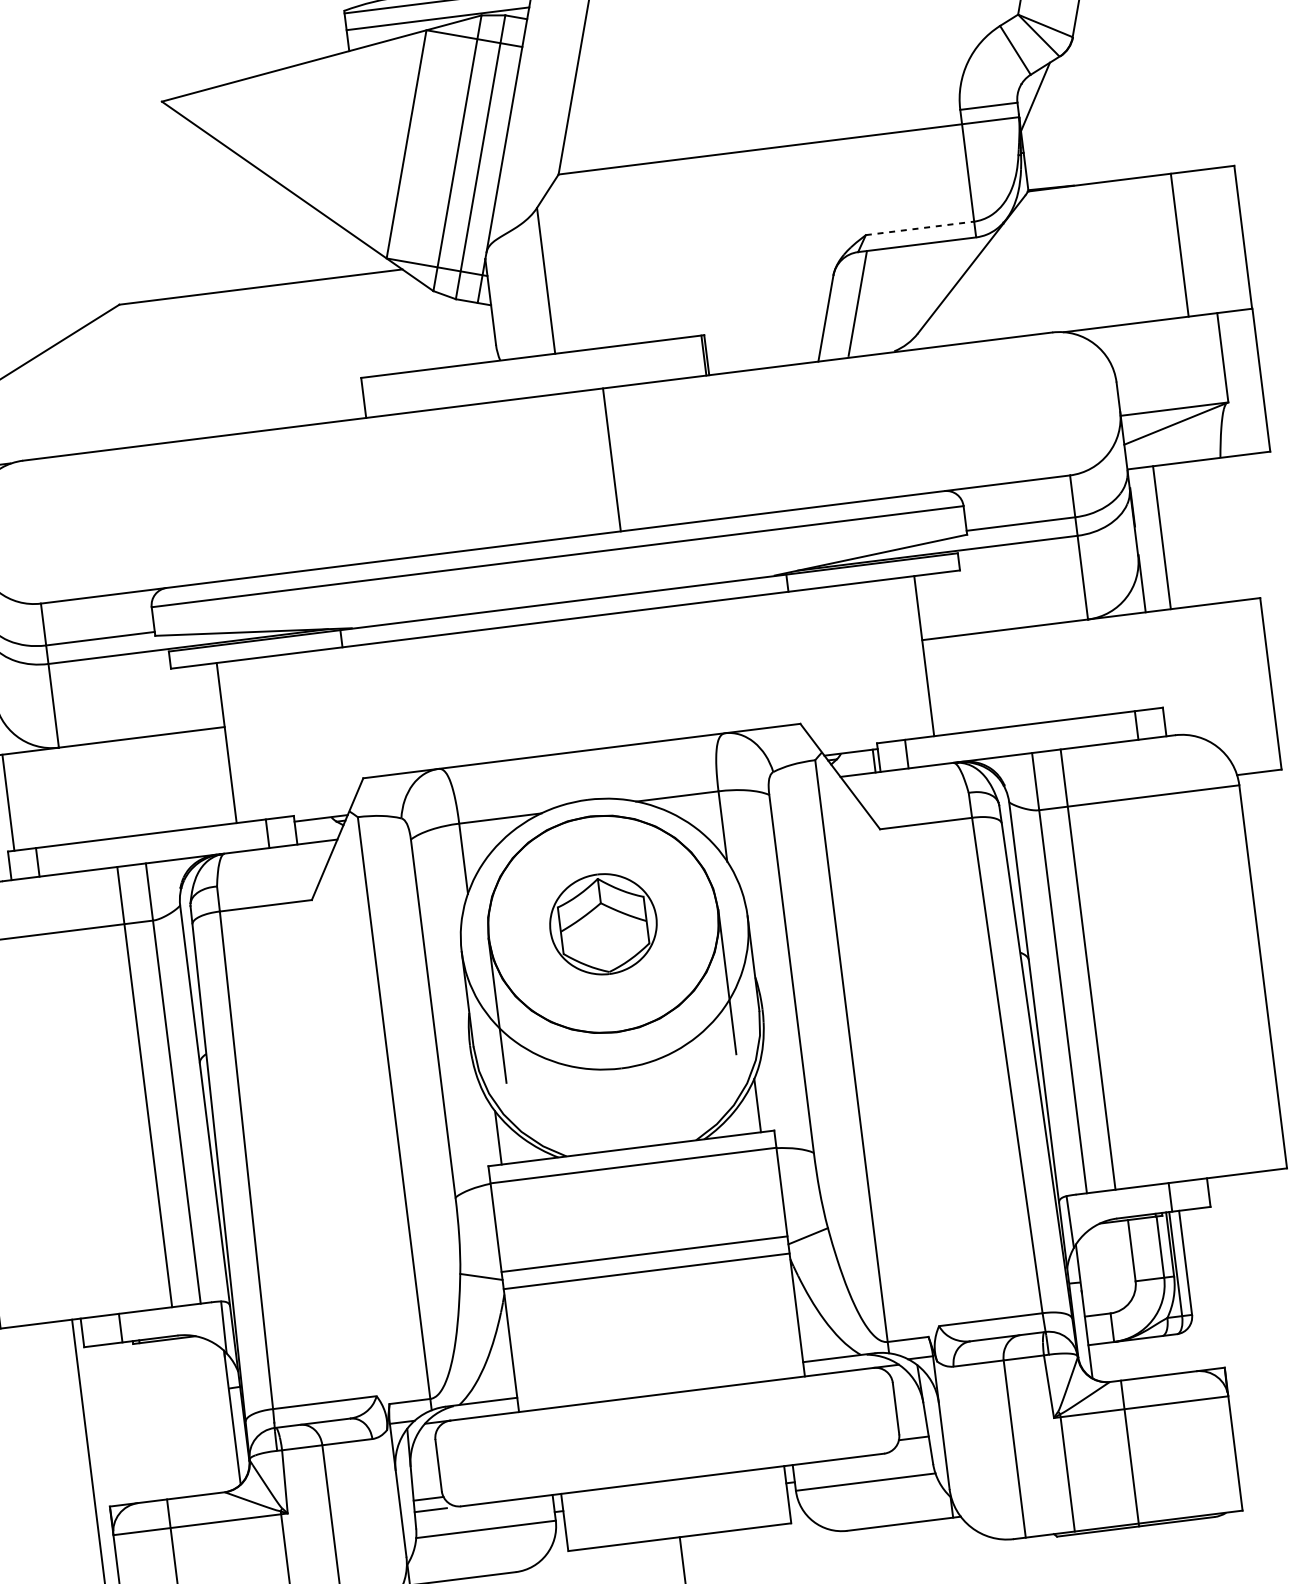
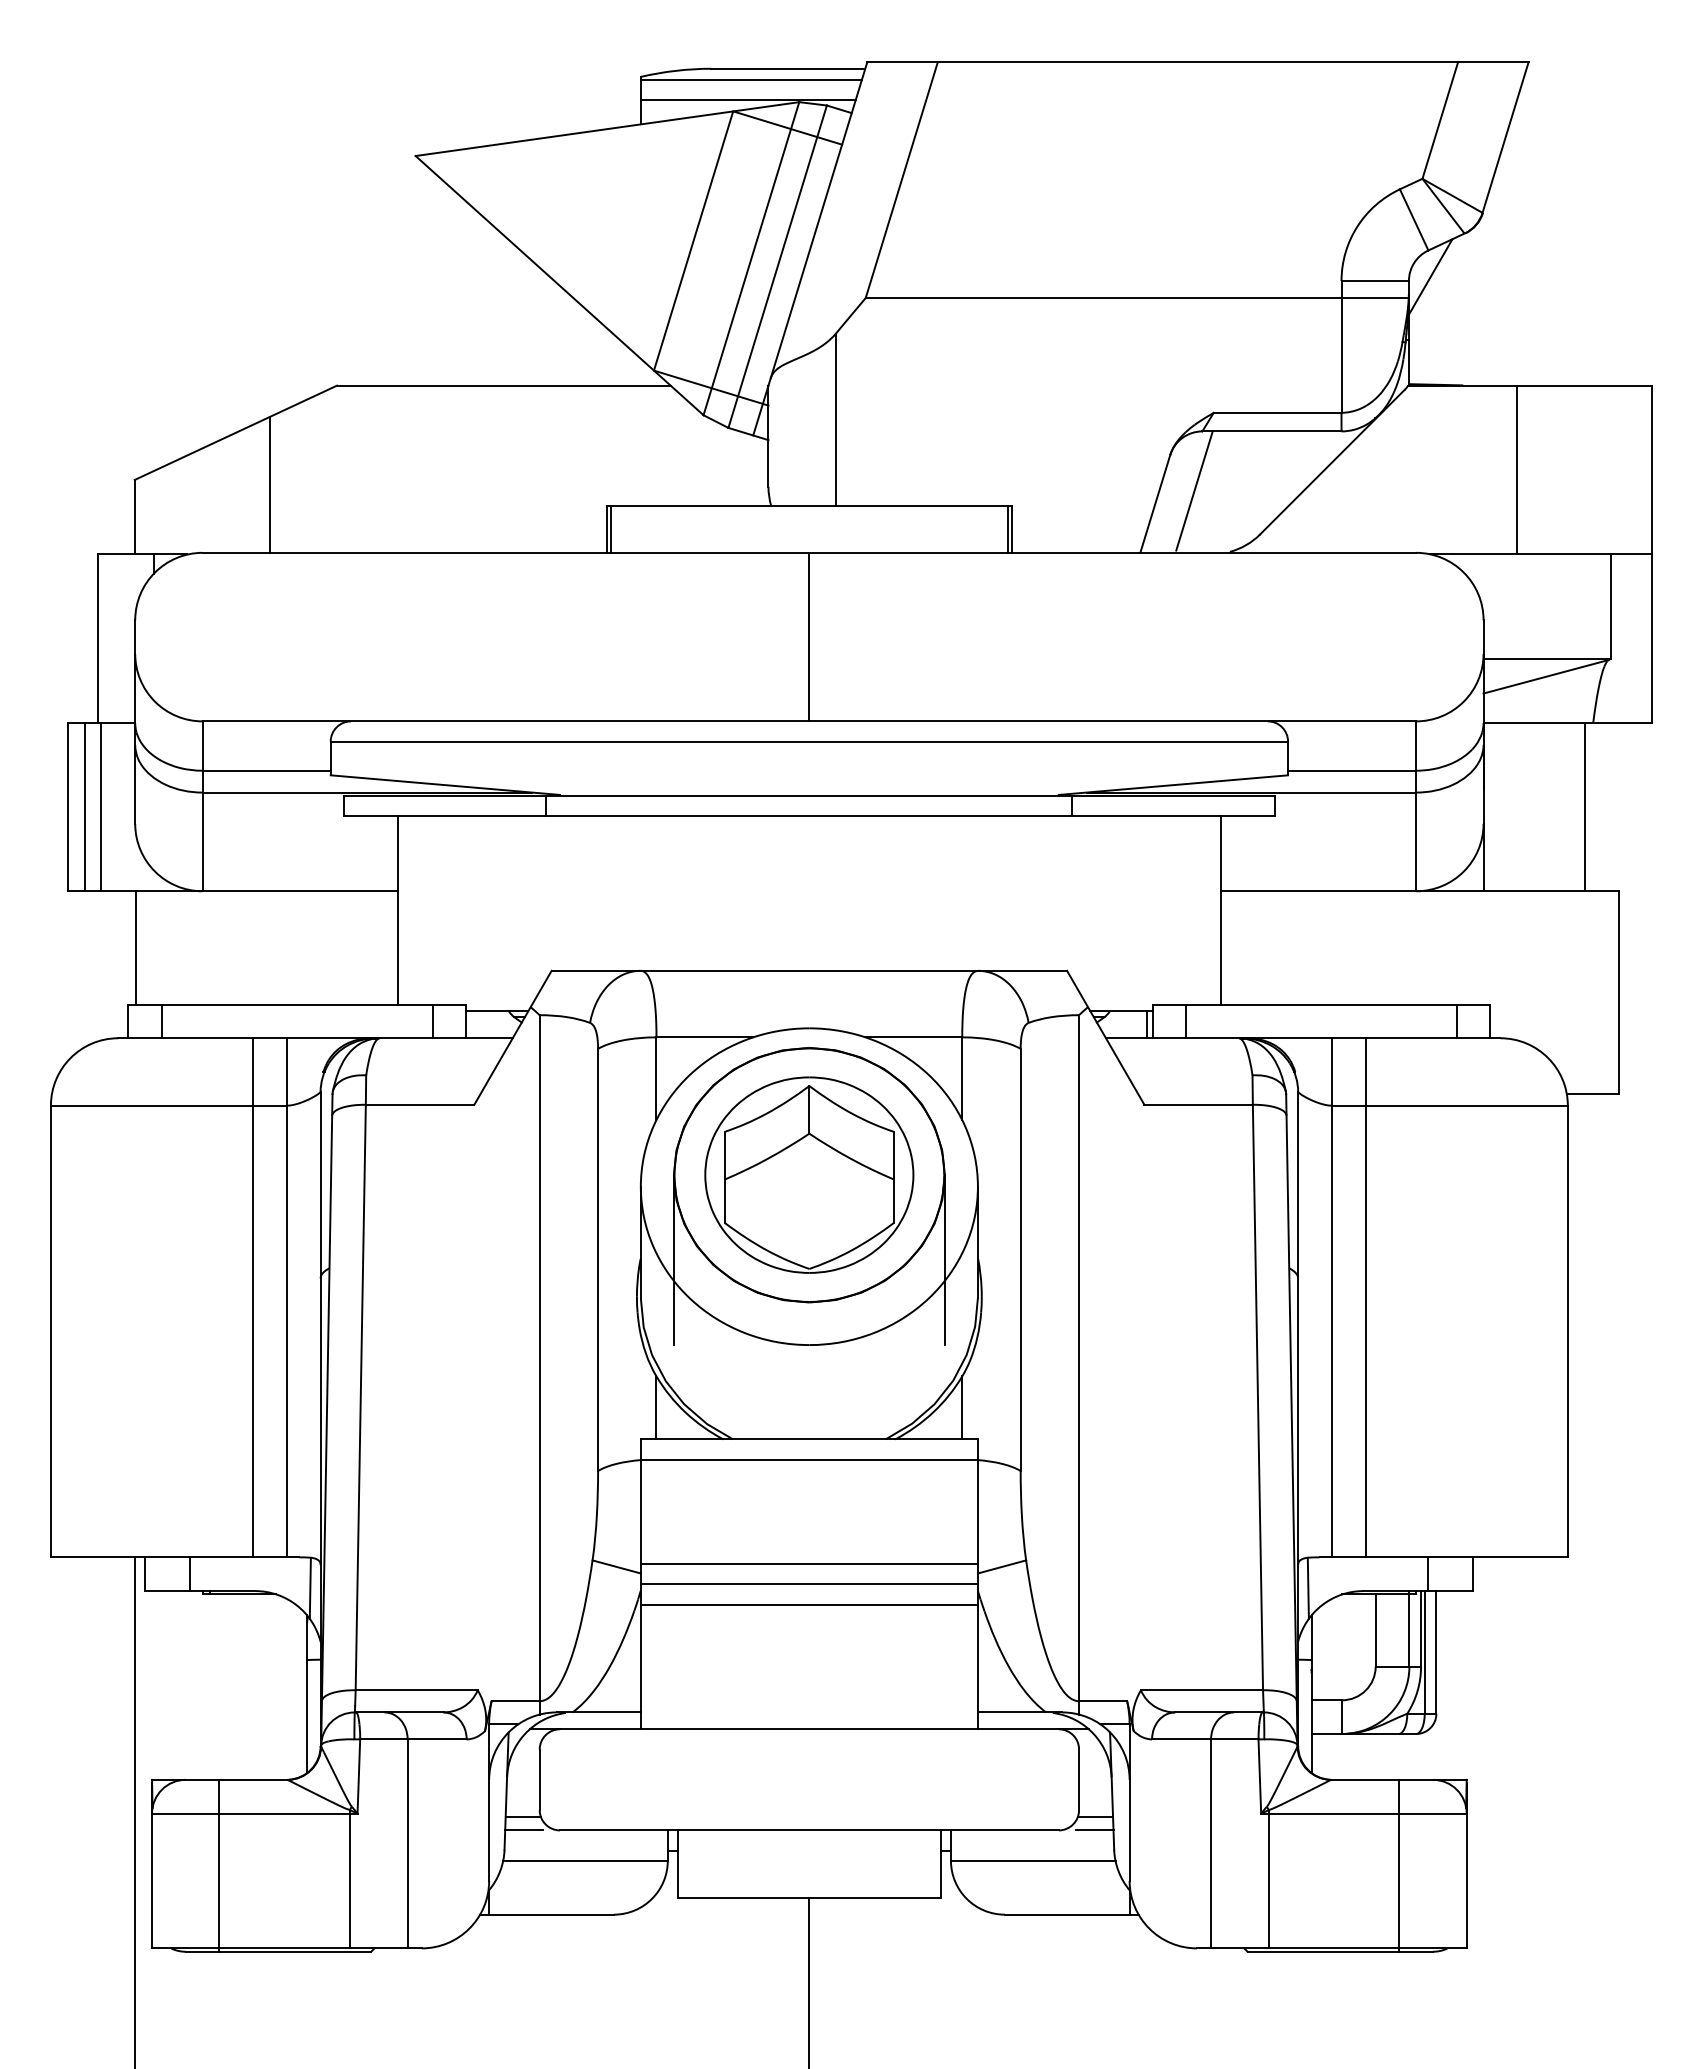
line: (919, 228) -> (1277, 412), dashed -> solid
line: (1179, 244) -> (1516, 469), moved
line: (72, 395) -> (269, 484), added
line: (366, 396) -> (610, 528), added
line: (611, 459) -> (809, 636), moved
line: (1161, 537) -> (1584, 806), moved
part: (603, 923) -> (809, 1174), size x1.67
line: (648, 1288) -> (808, 1604), added
line: (914, 1449) -> (1094, 1830), added
line: (1130, 1453) -> (1399, 1865), moved

